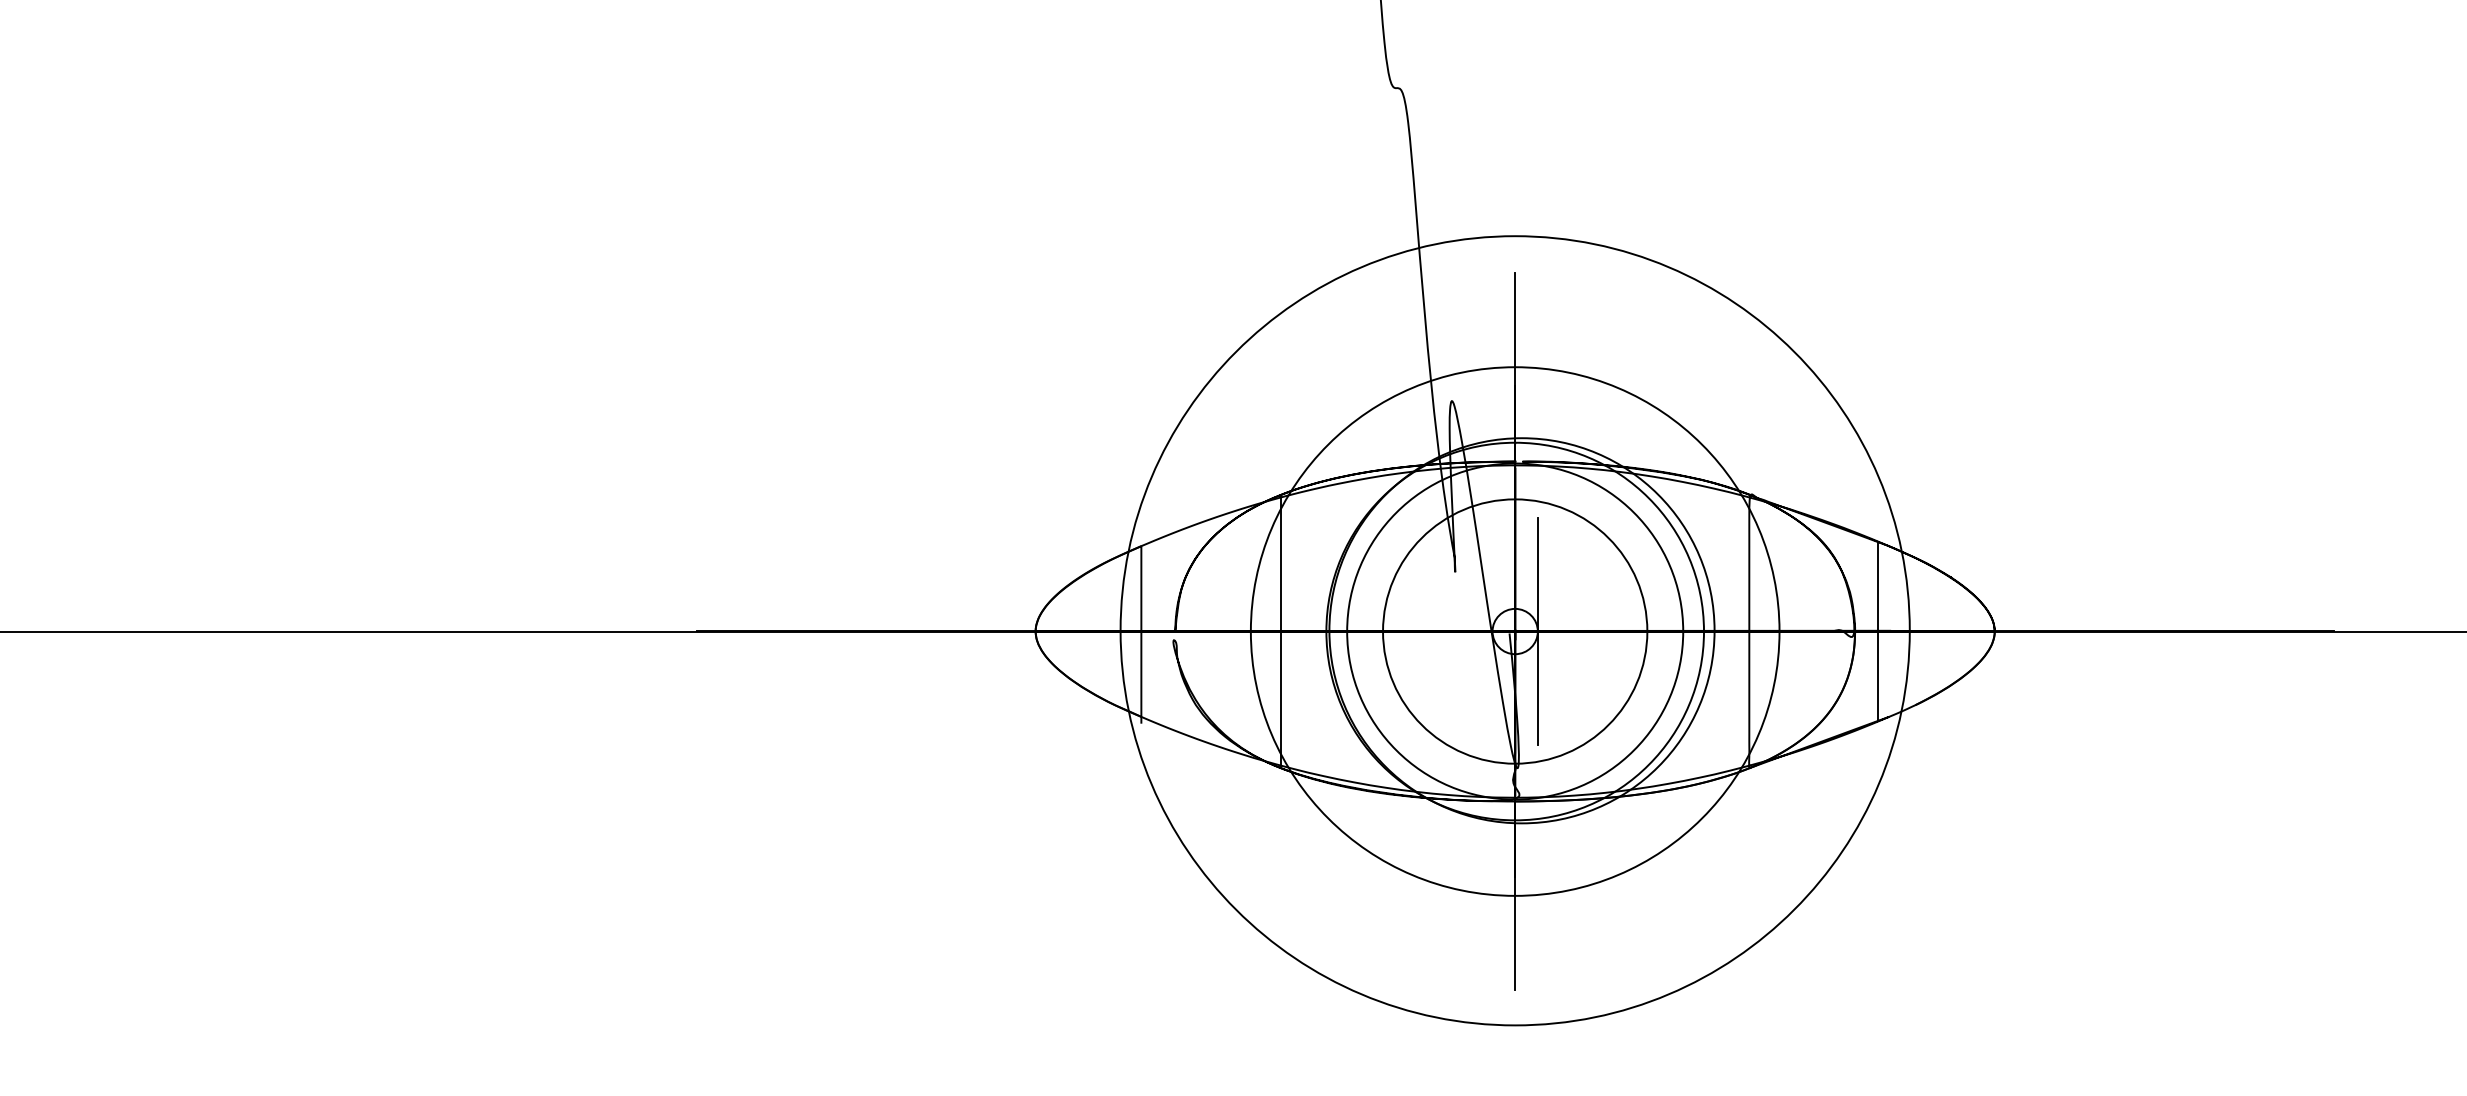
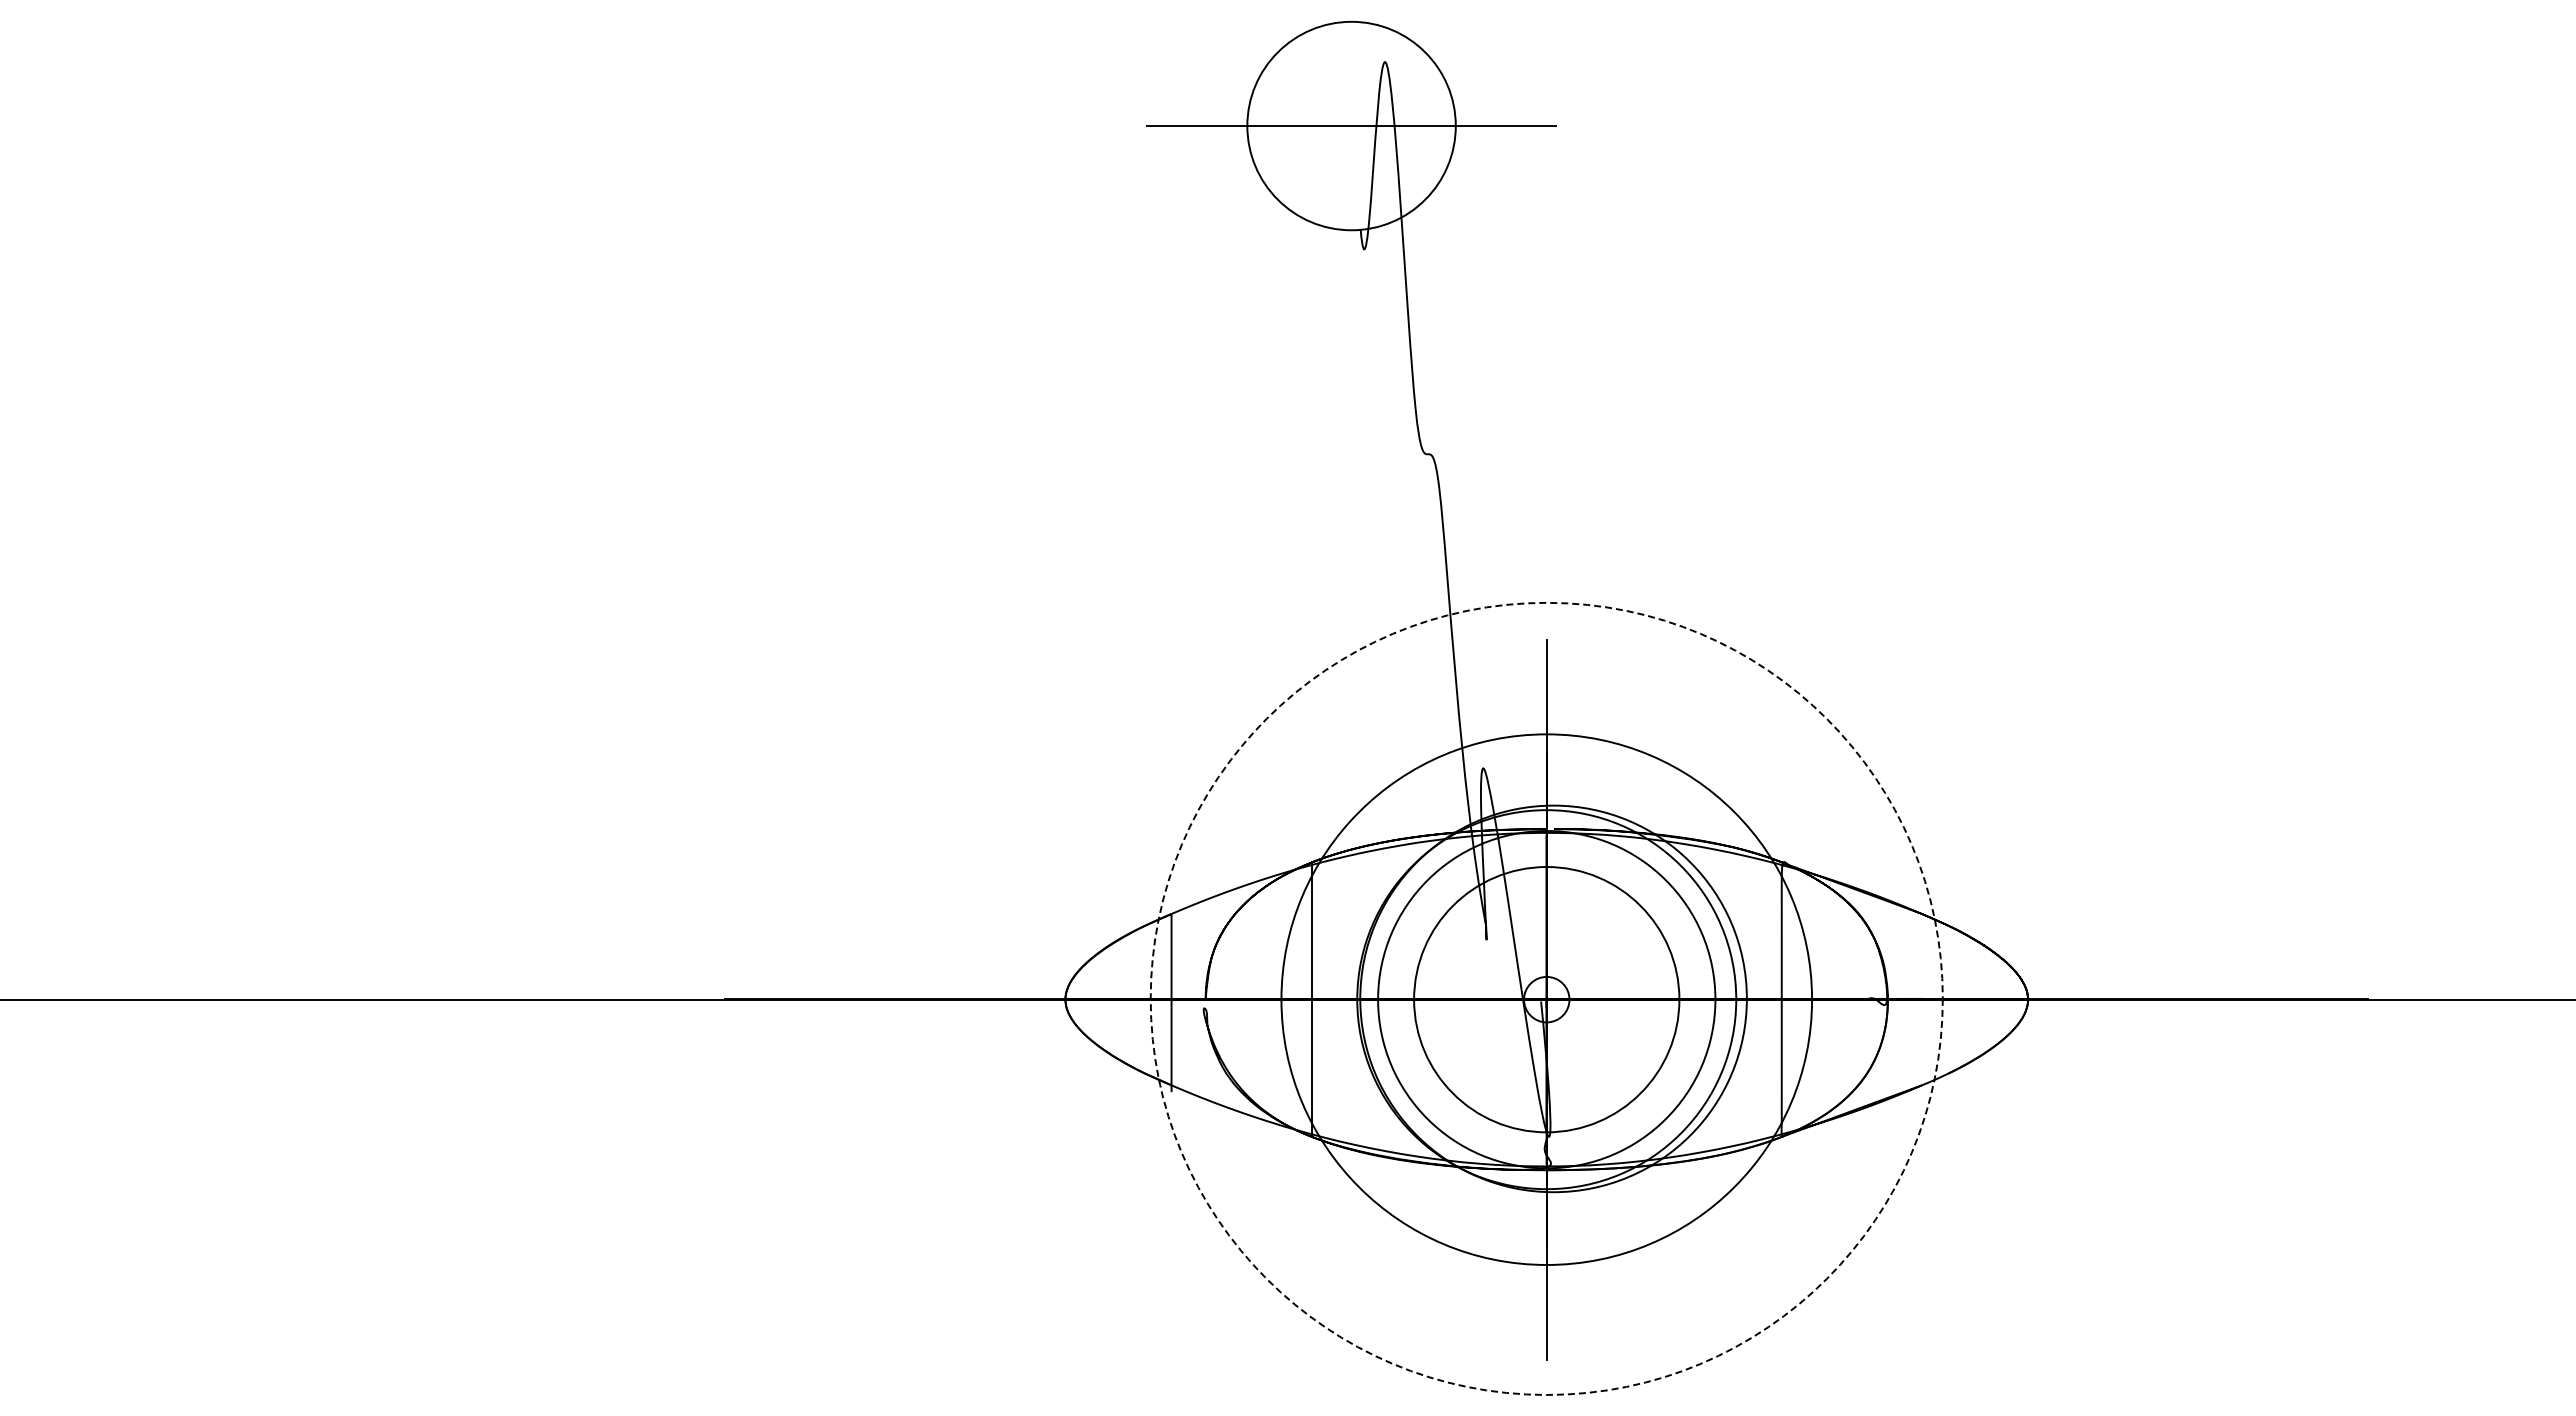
circle: (1514, 630) -> (1546, 998), solid -> dashed
line: (1537, 631) -> (1569, 999), removed
line: (1877, 631) -> (1910, 999), removed

